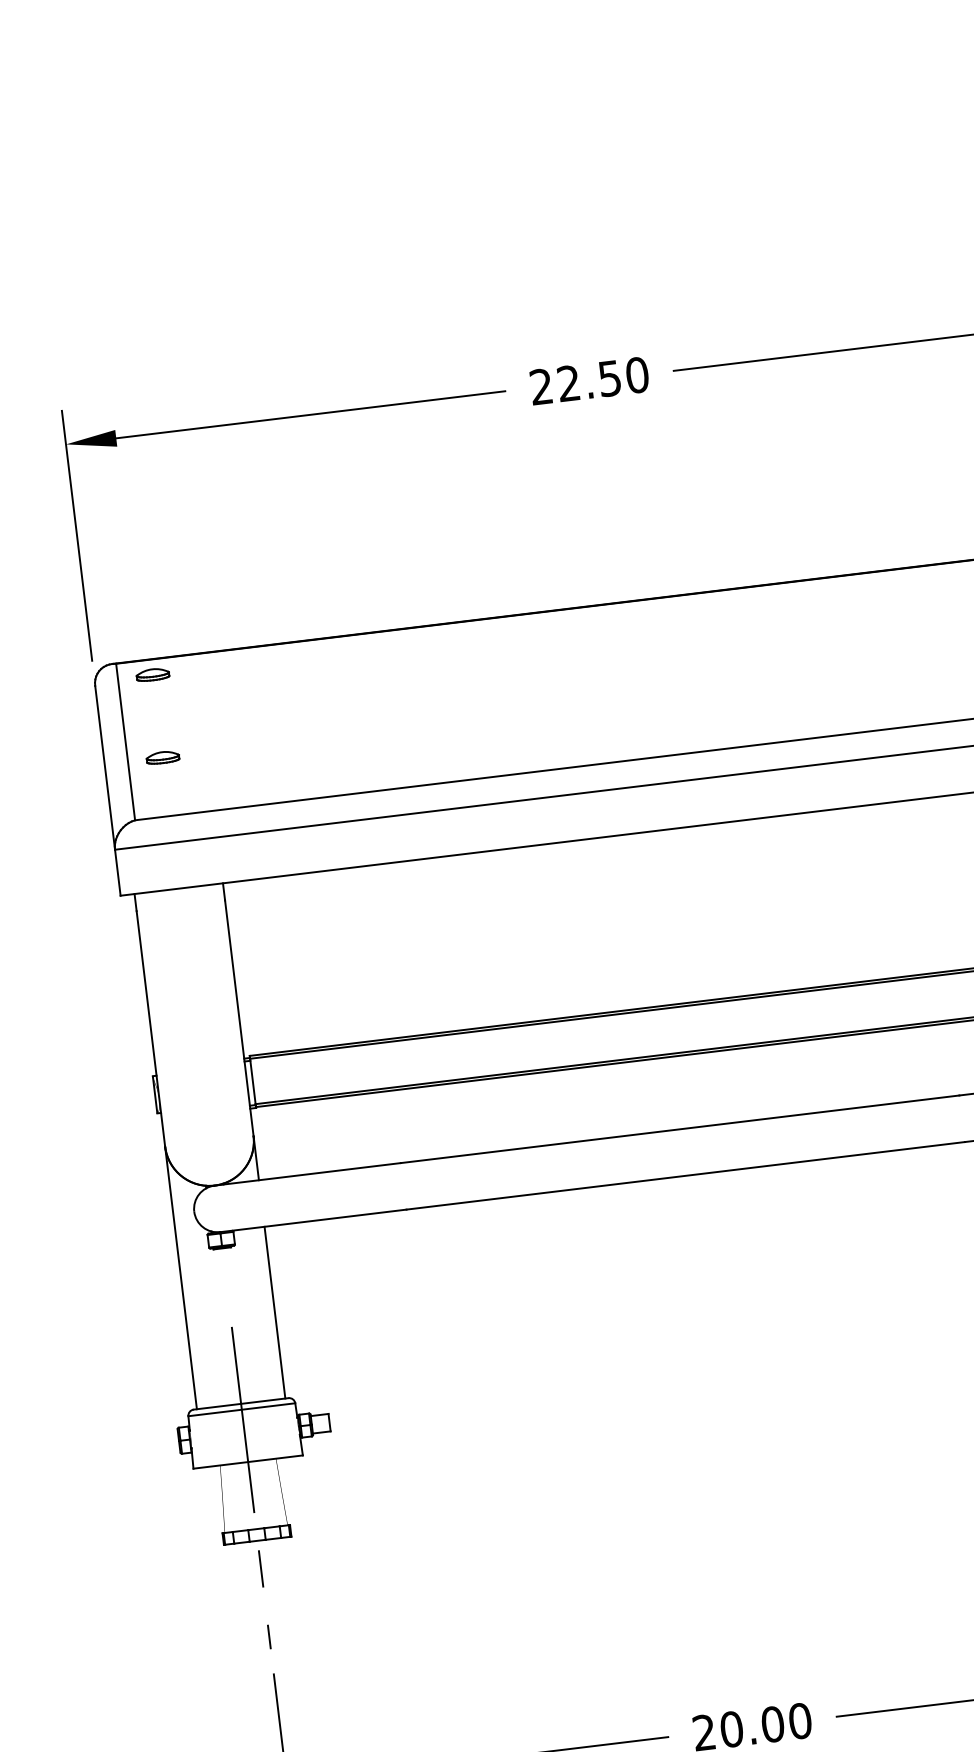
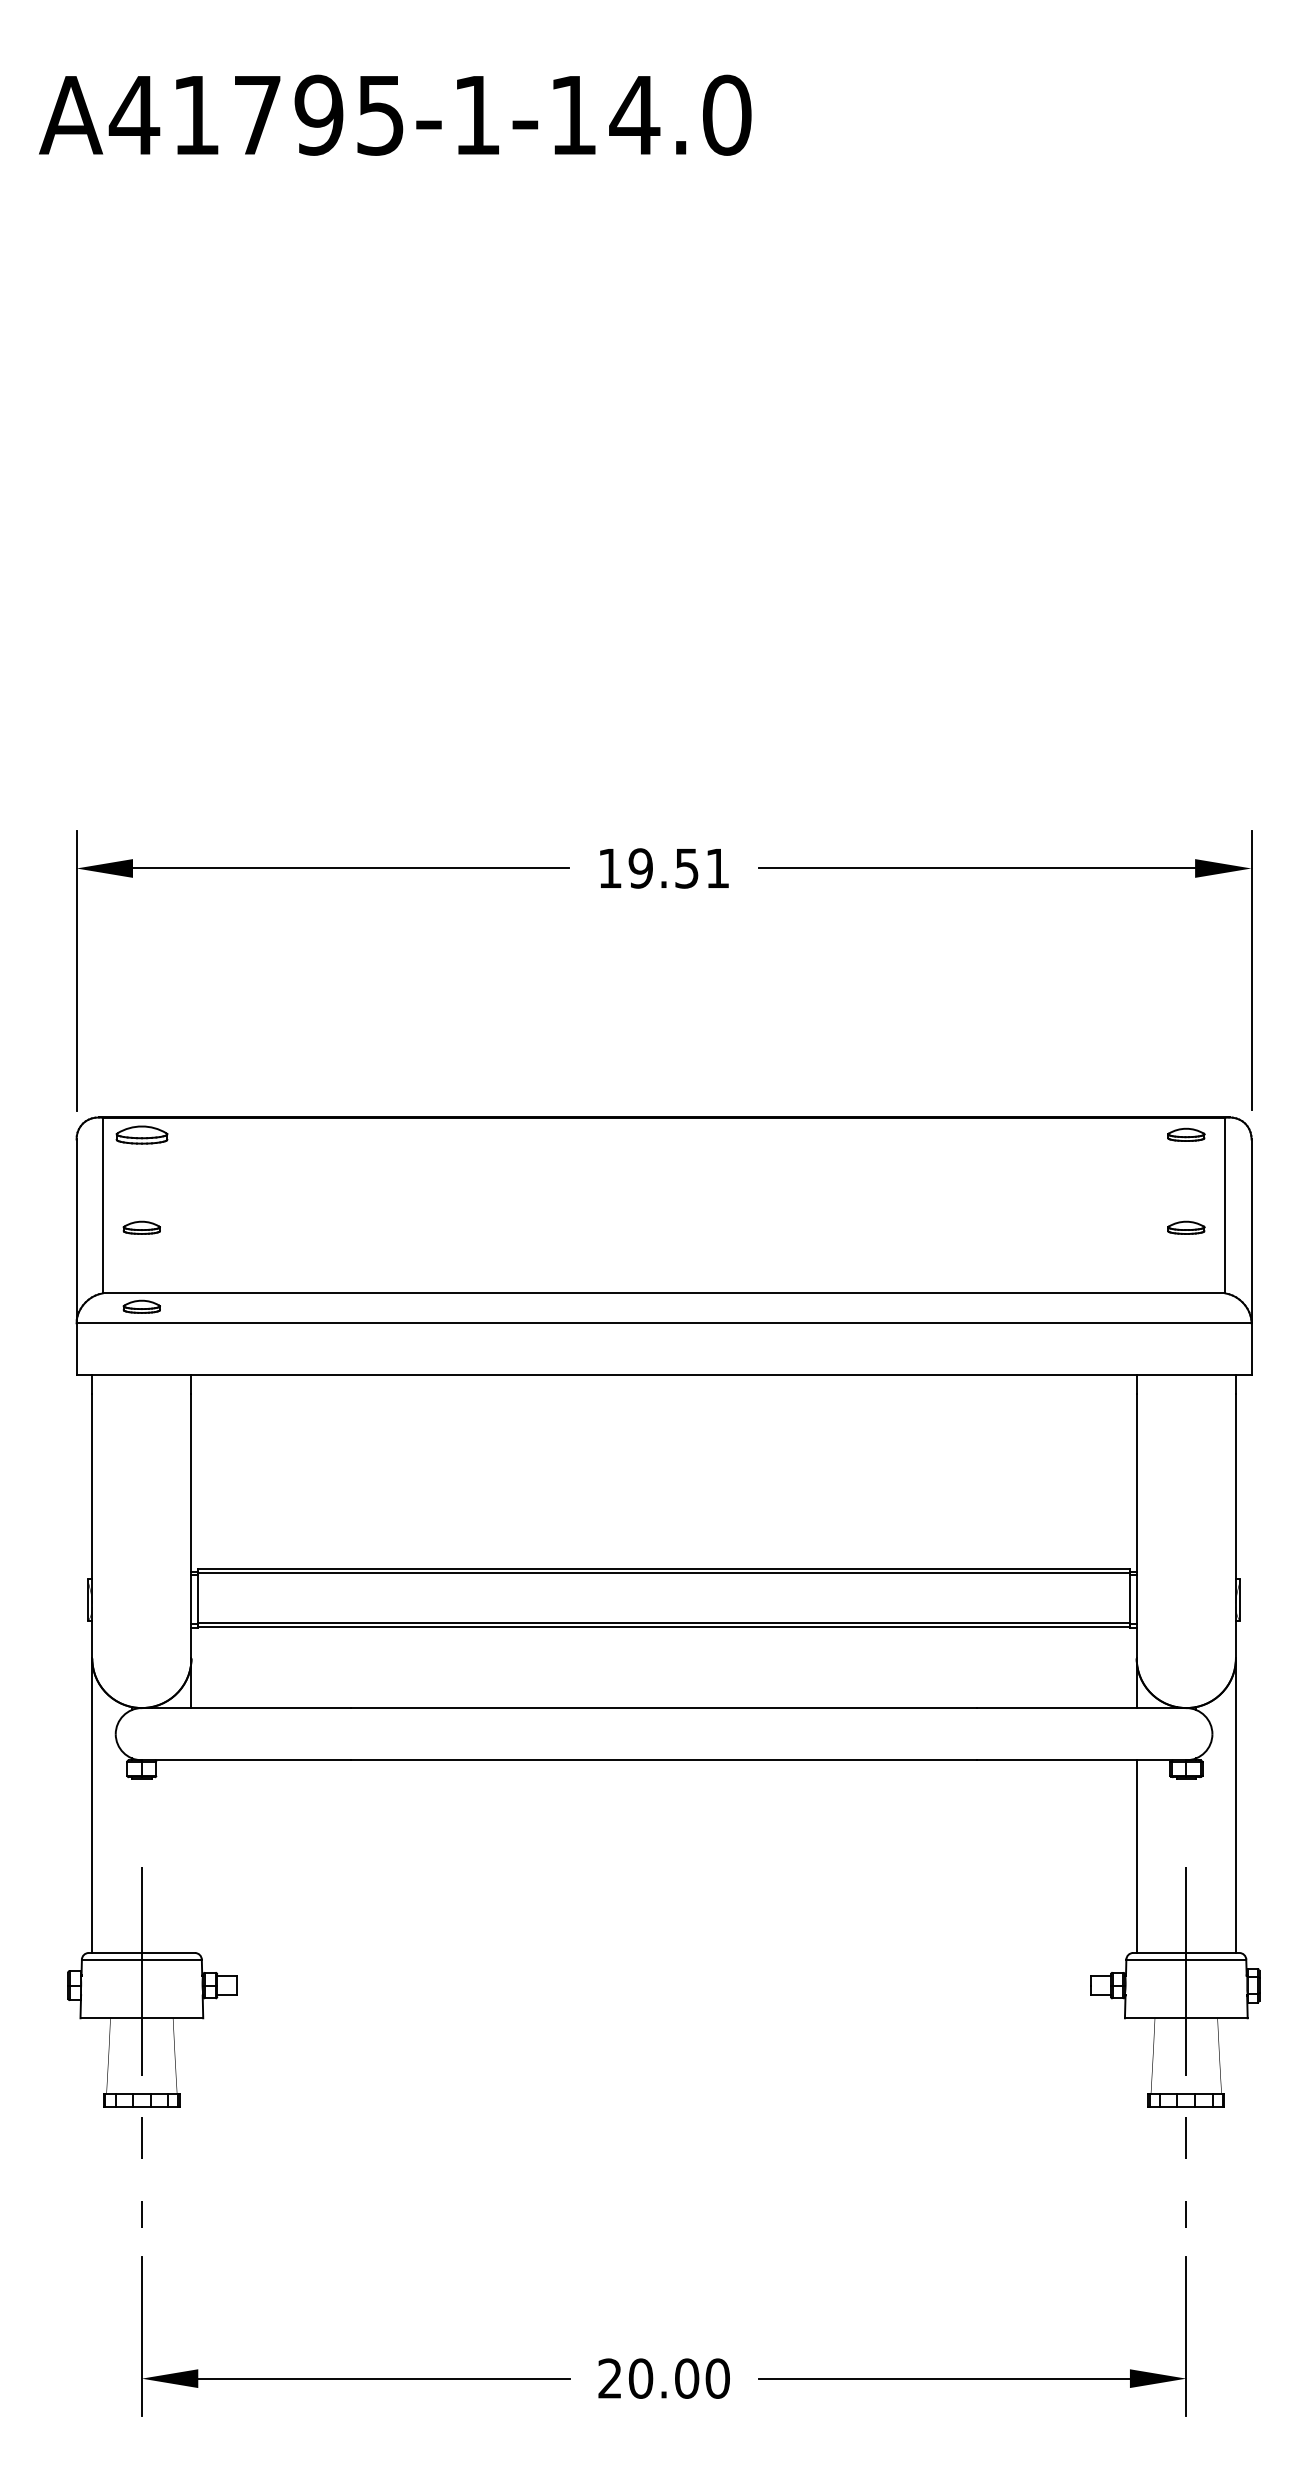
text: (589, 381) -> (663, 868), 22.50 -> 19.51
part: (152, 674) -> (141, 1134), size x1.4
part: (171, 827) -> (141, 1306), added
line: (274, 1312) -> (191, 1856), removed

